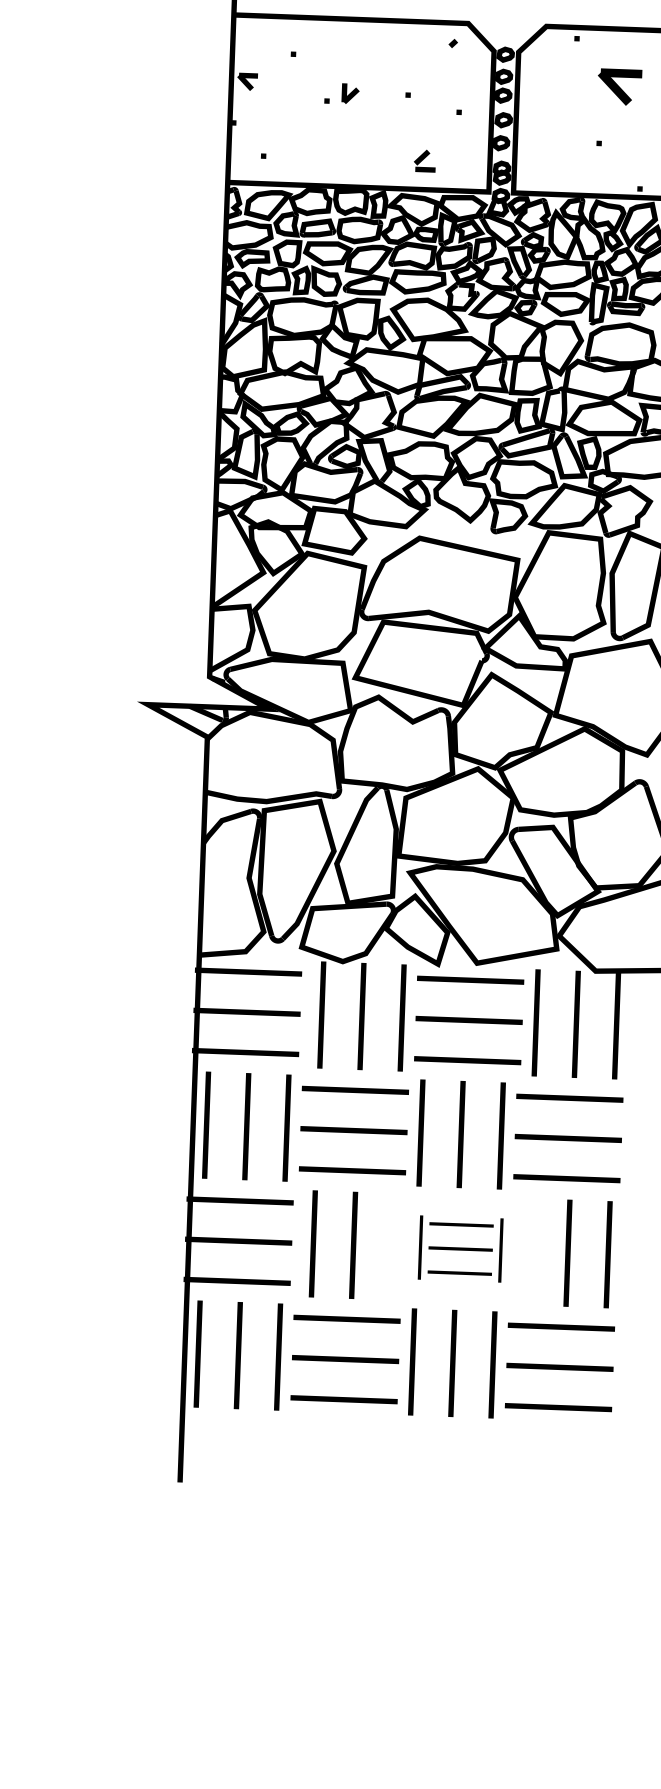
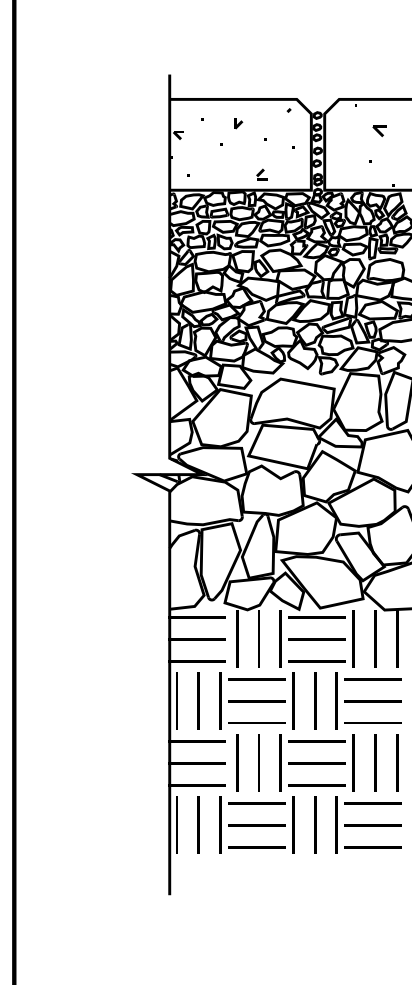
part: (618, 88) -> (379, 131), size x0.62
part: (350, 93) -> (238, 123), moved
part: (423, 160) -> (261, 174), moved
part: (459, 1247) -> (316, 762), size x1.67

